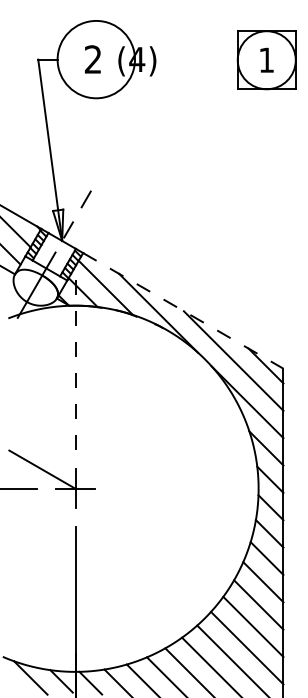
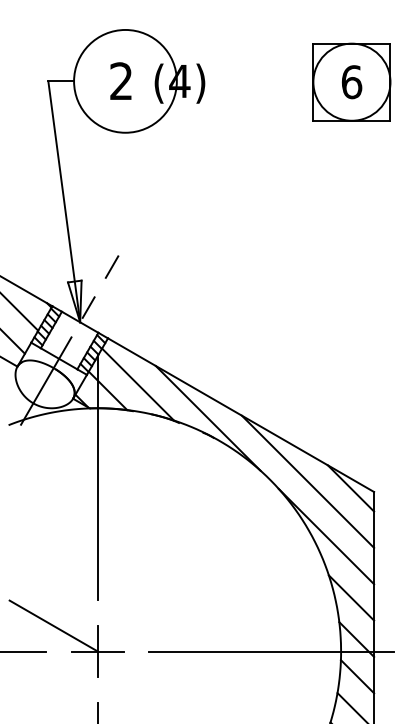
text: (266, 59) -> (351, 81), 1 -> 6
line: (183, 310) -> (241, 414), dashed -> solid
line: (75, 357) -> (97, 477), dashed -> solid
line: (206, 488) -> (271, 651), added

